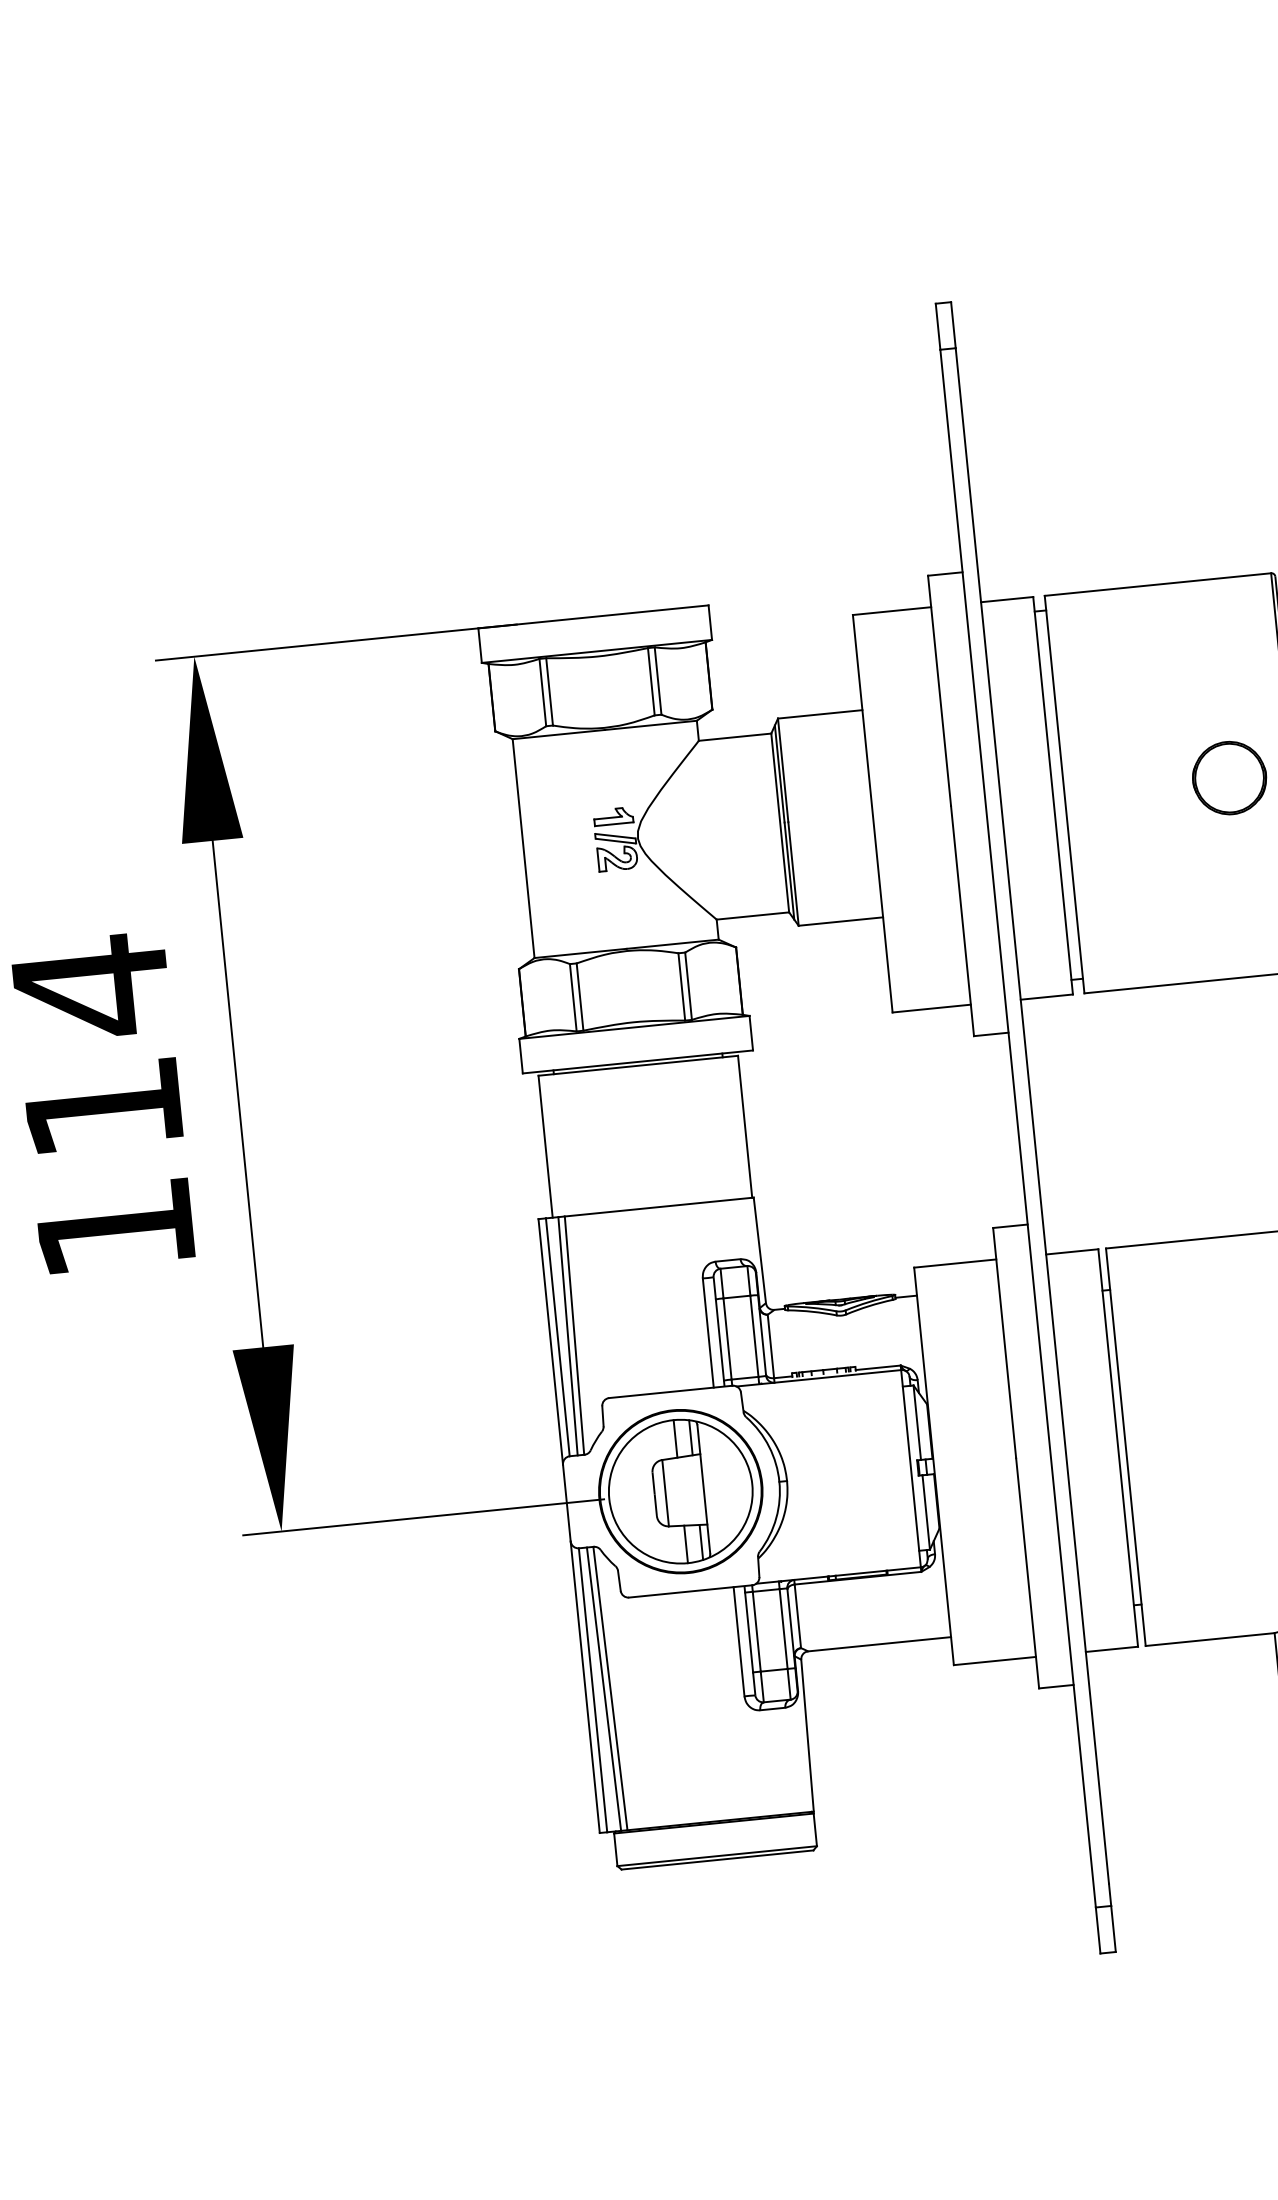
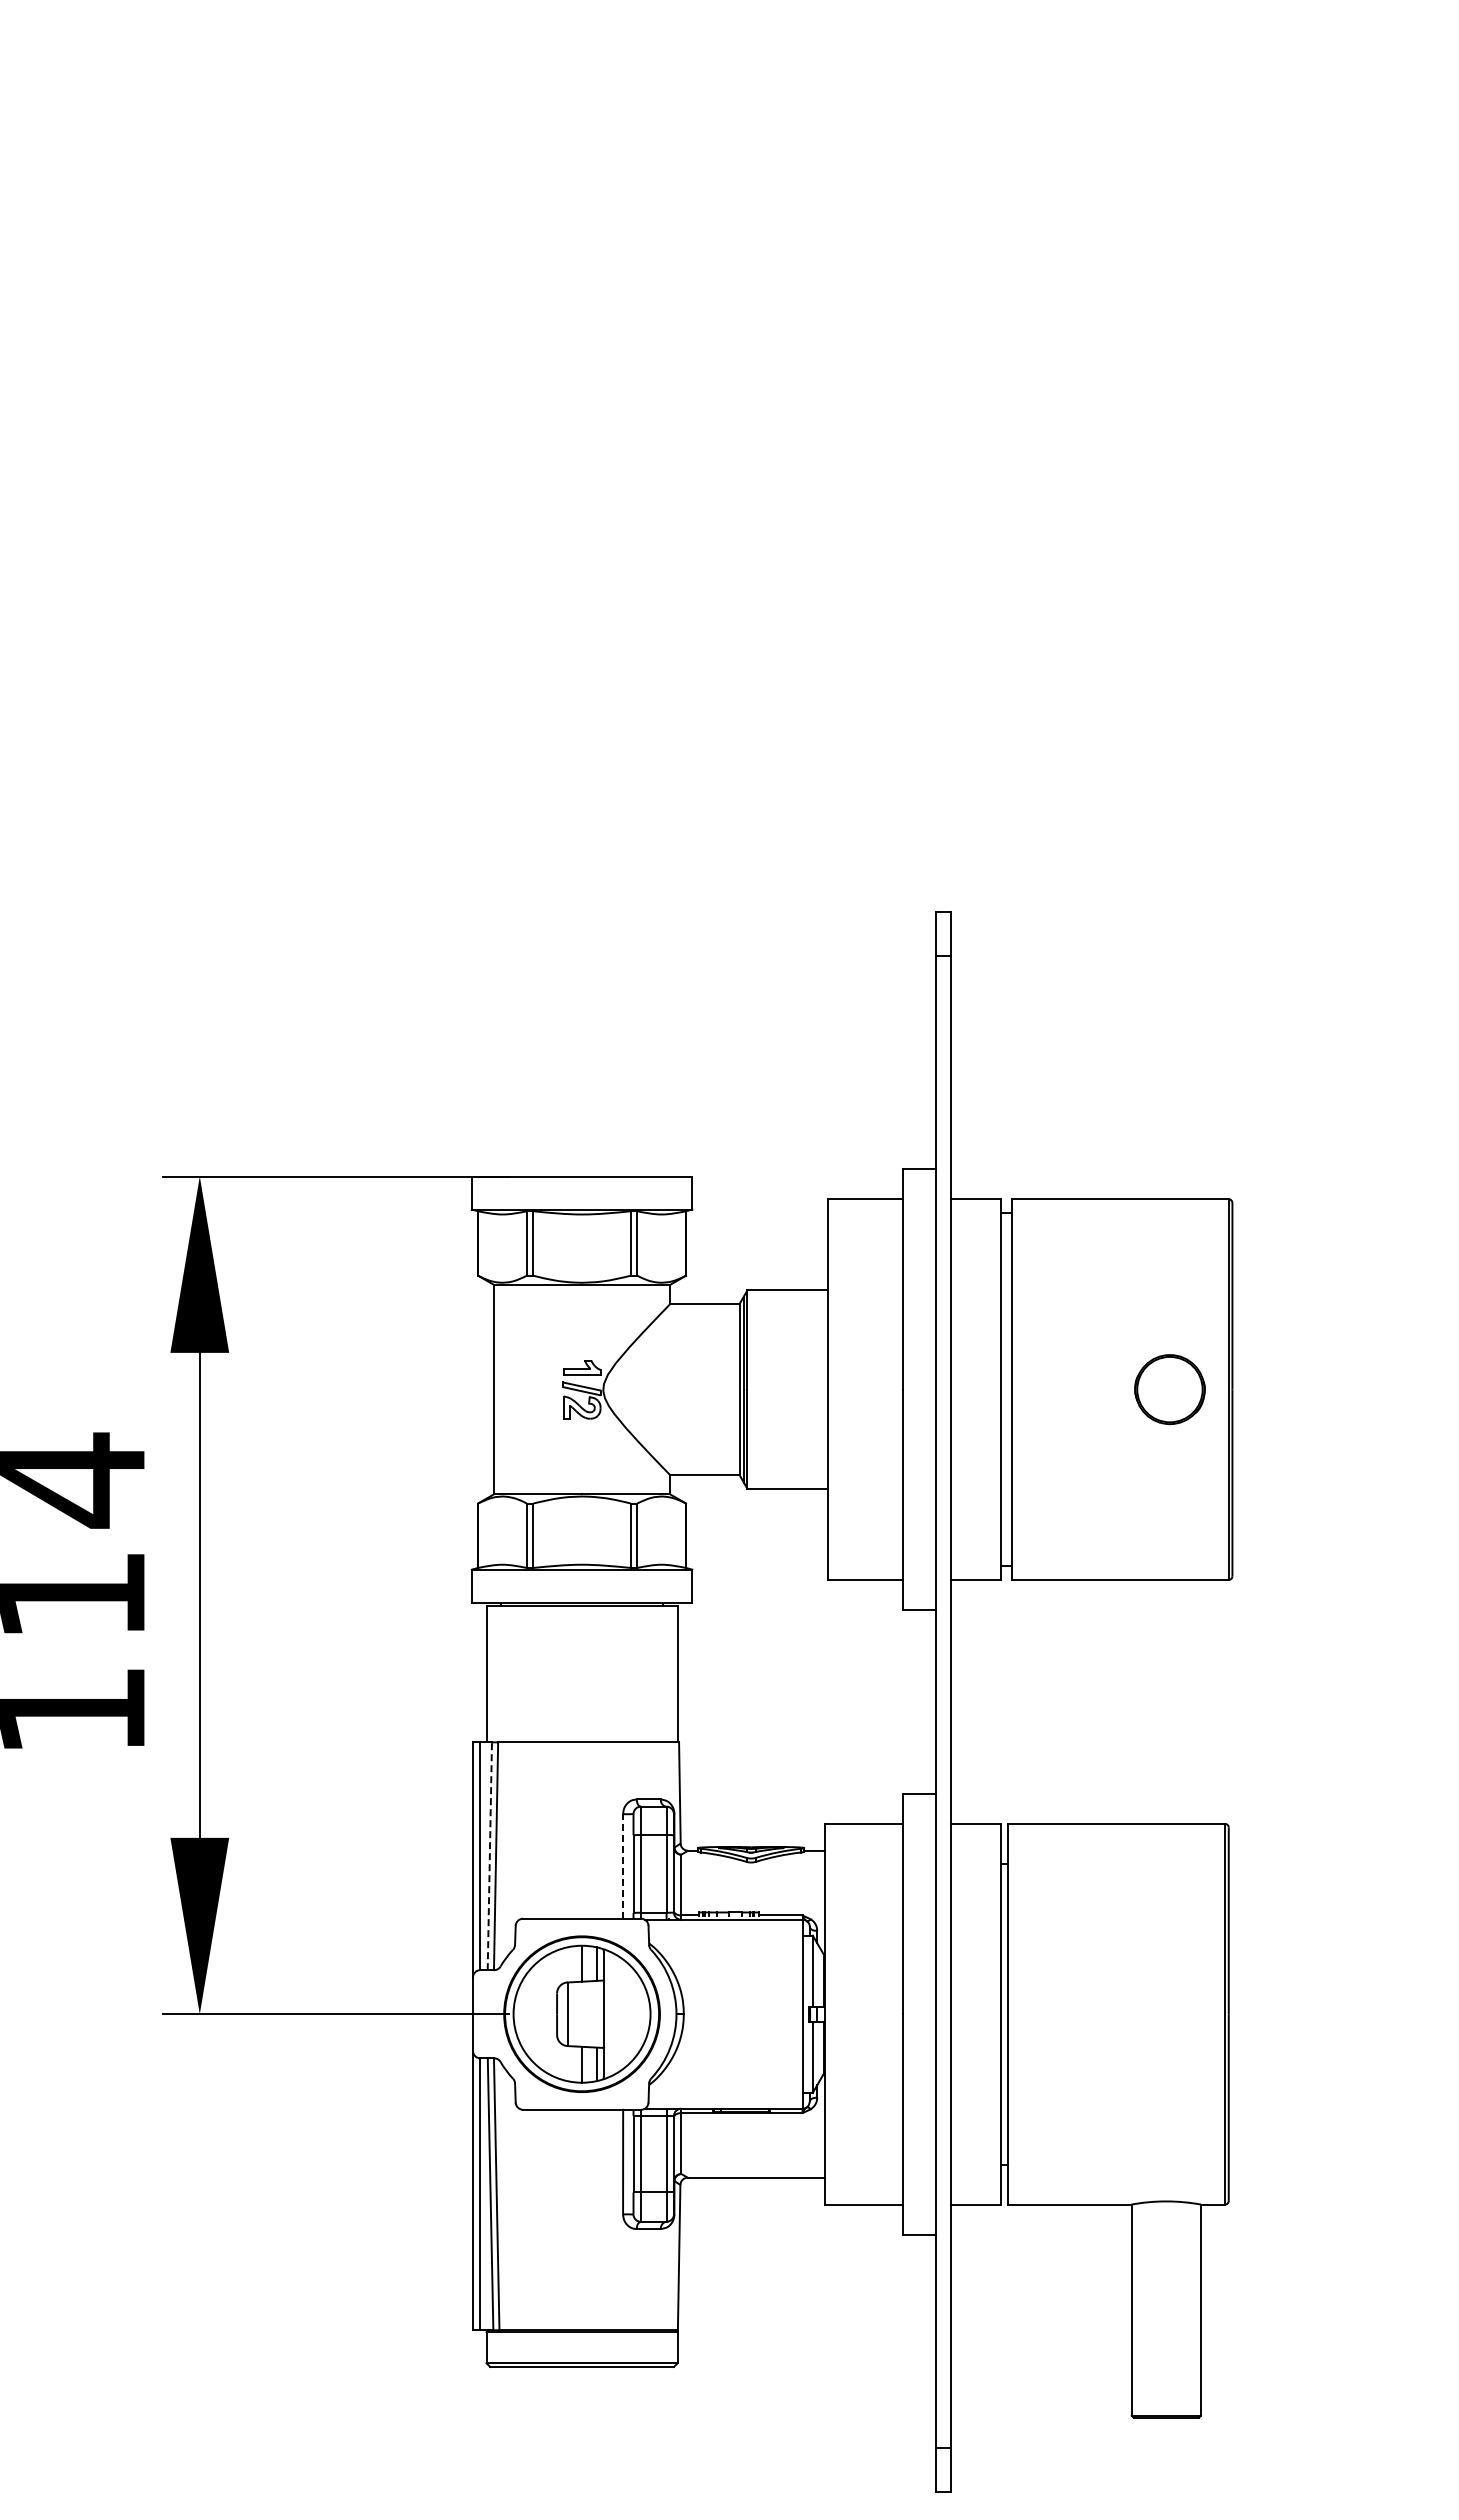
line: (708, 1332) -> (623, 1865), solid -> dashed
line: (567, 1336) -> (489, 1856), solid -> dashed

